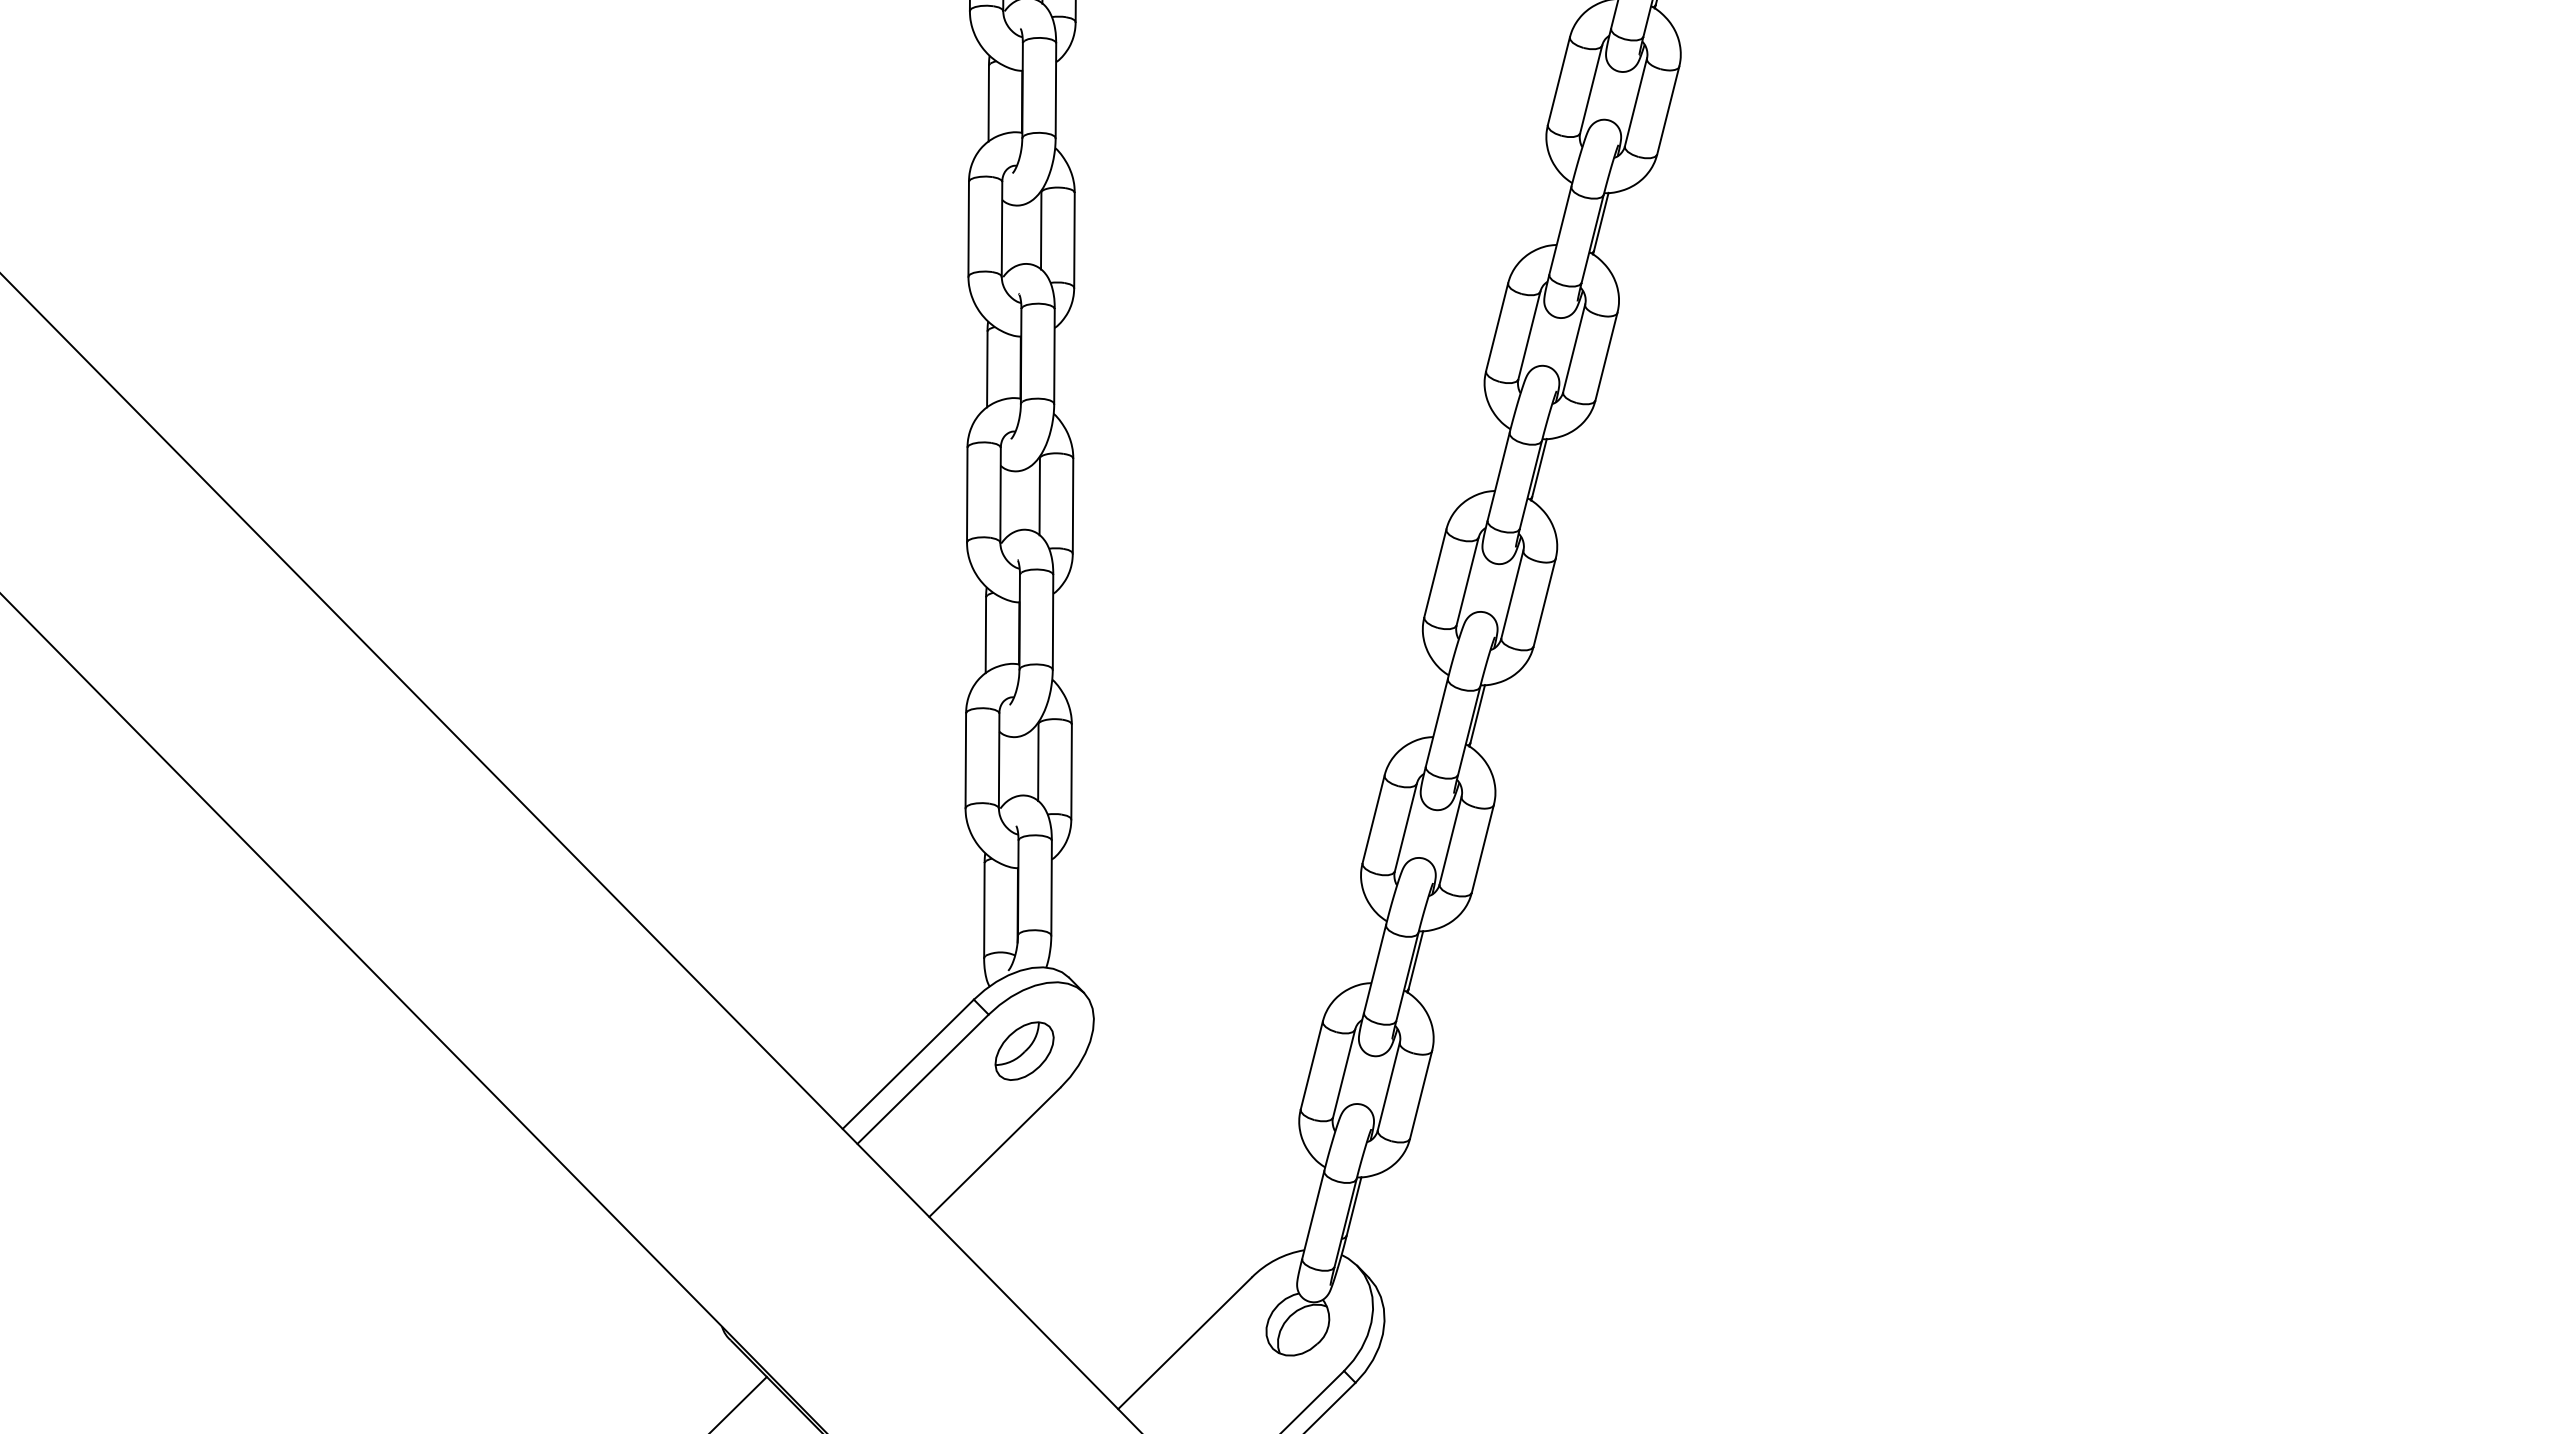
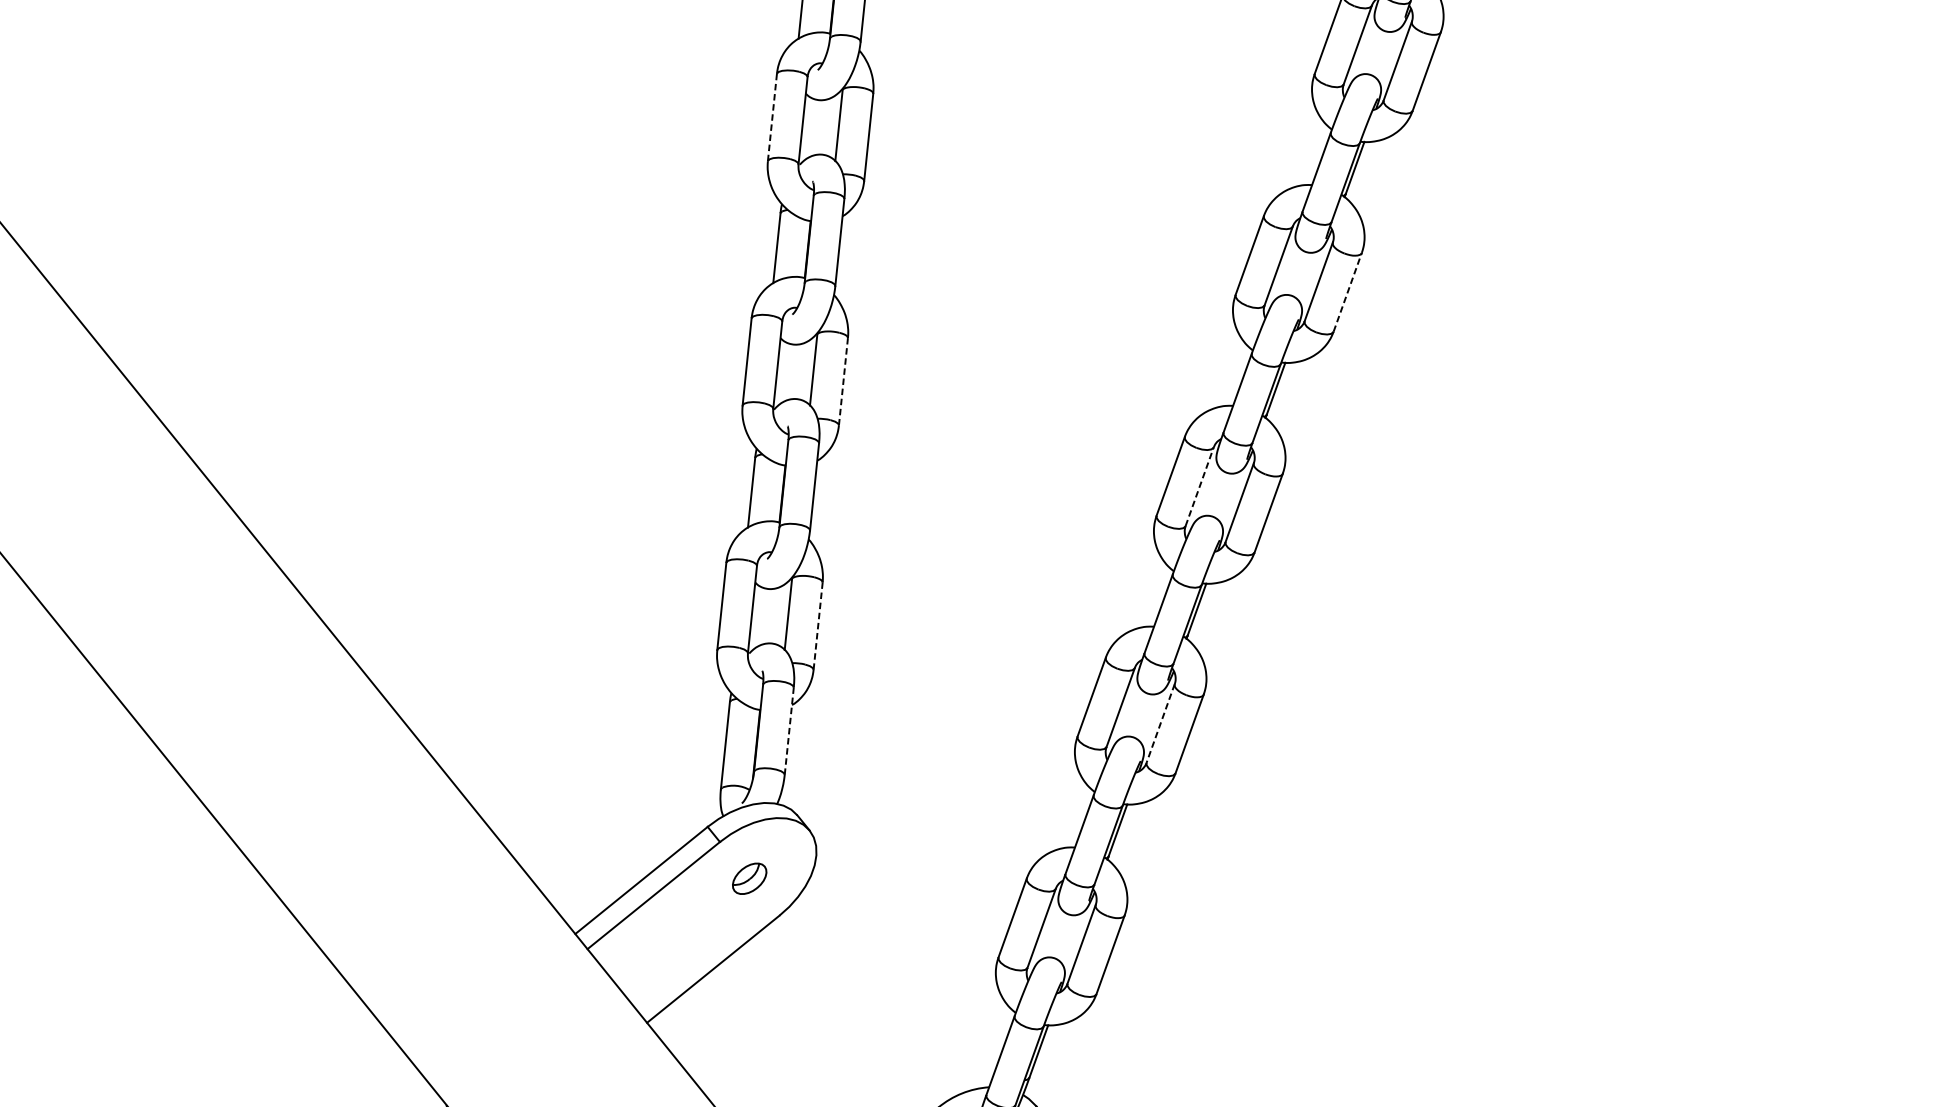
line: (968, 229) -> (772, 117), solid -> dashed
line: (1606, 356) -> (1347, 292), solid -> dashed
line: (1073, 505) -> (843, 381), solid -> dashed
line: (1467, 580) -> (1199, 485), solid -> dashed
line: (1071, 771) -> (818, 625), solid -> dashed
line: (1450, 841) -> (1160, 724), solid -> dashed
line: (1051, 887) -> (789, 730), solid -> dashed
part: (1024, 1050) -> (749, 878), size x0.6

